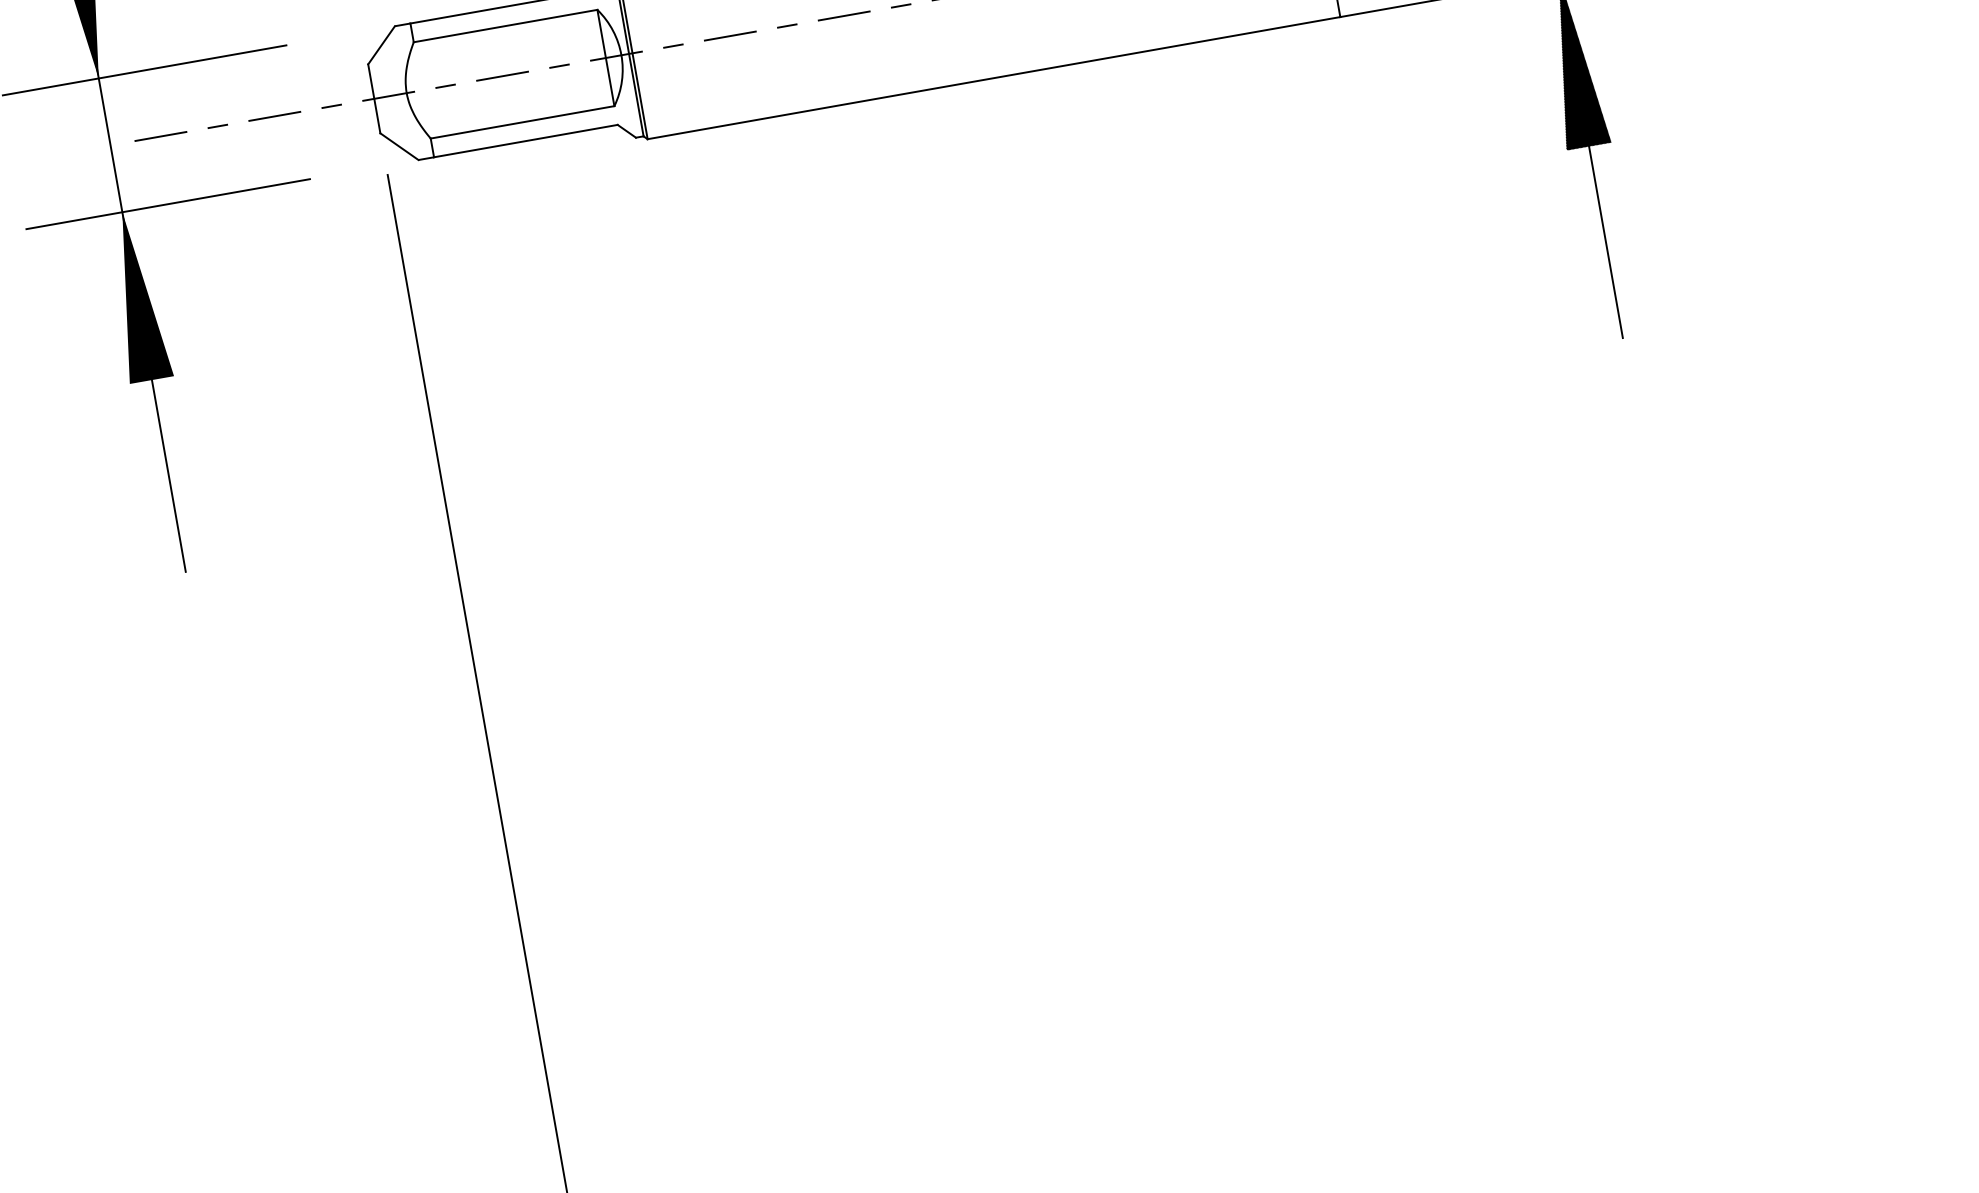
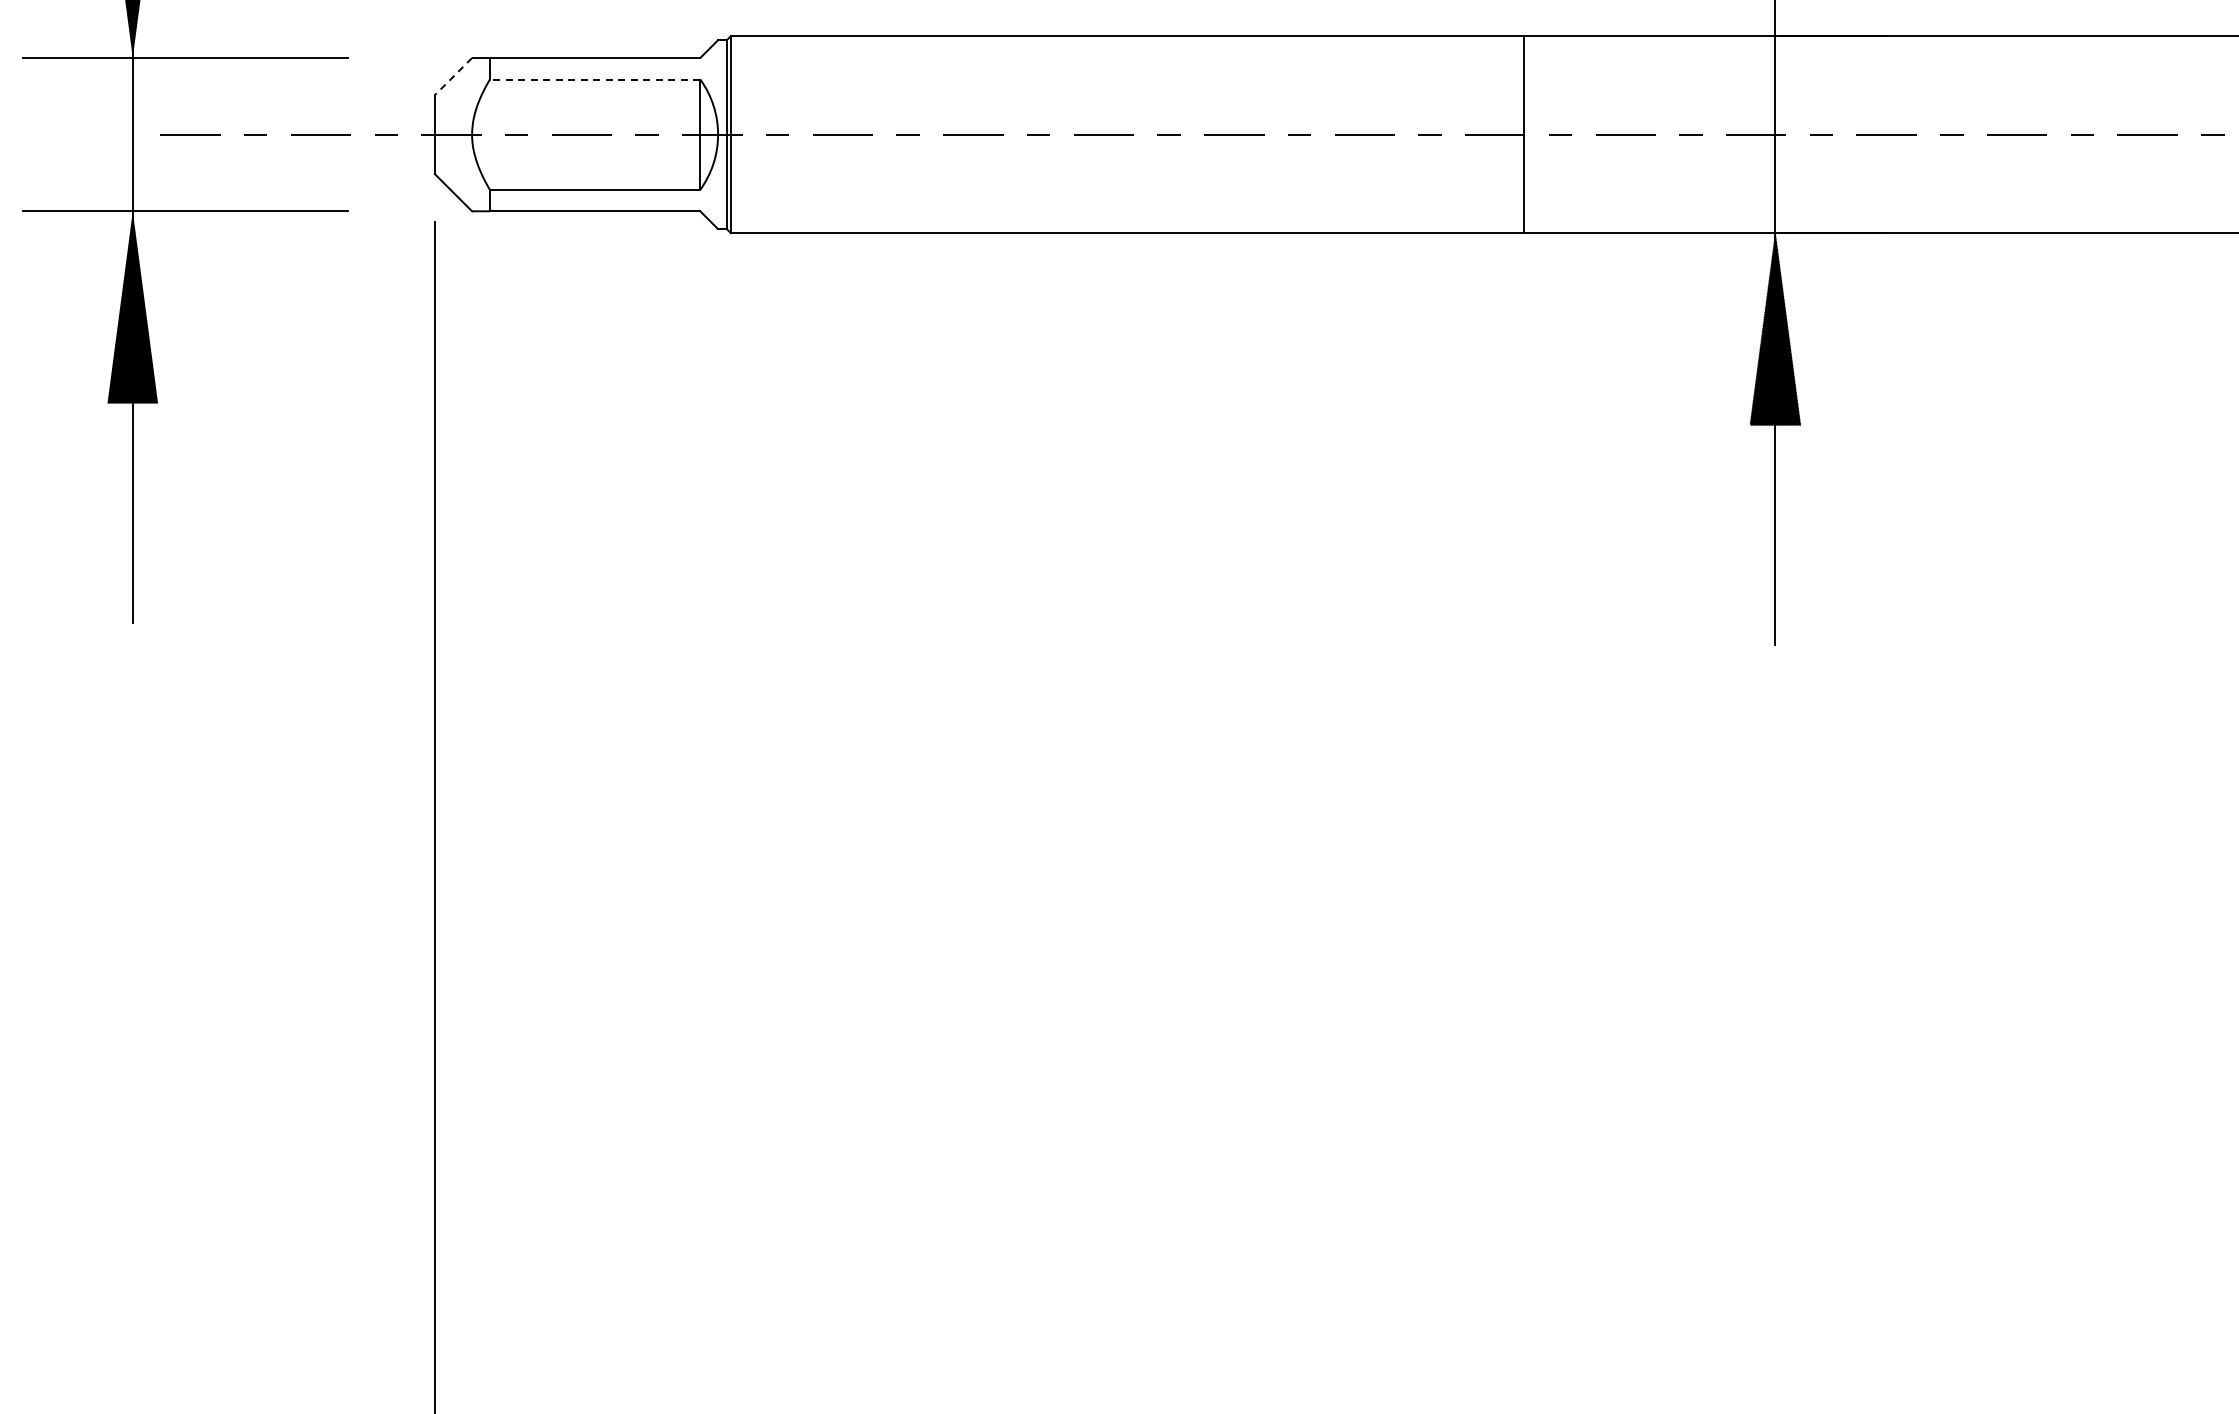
line: (505, 26) -> (594, 79), solid -> dashed
line: (381, 45) -> (453, 76), solid -> dashed

